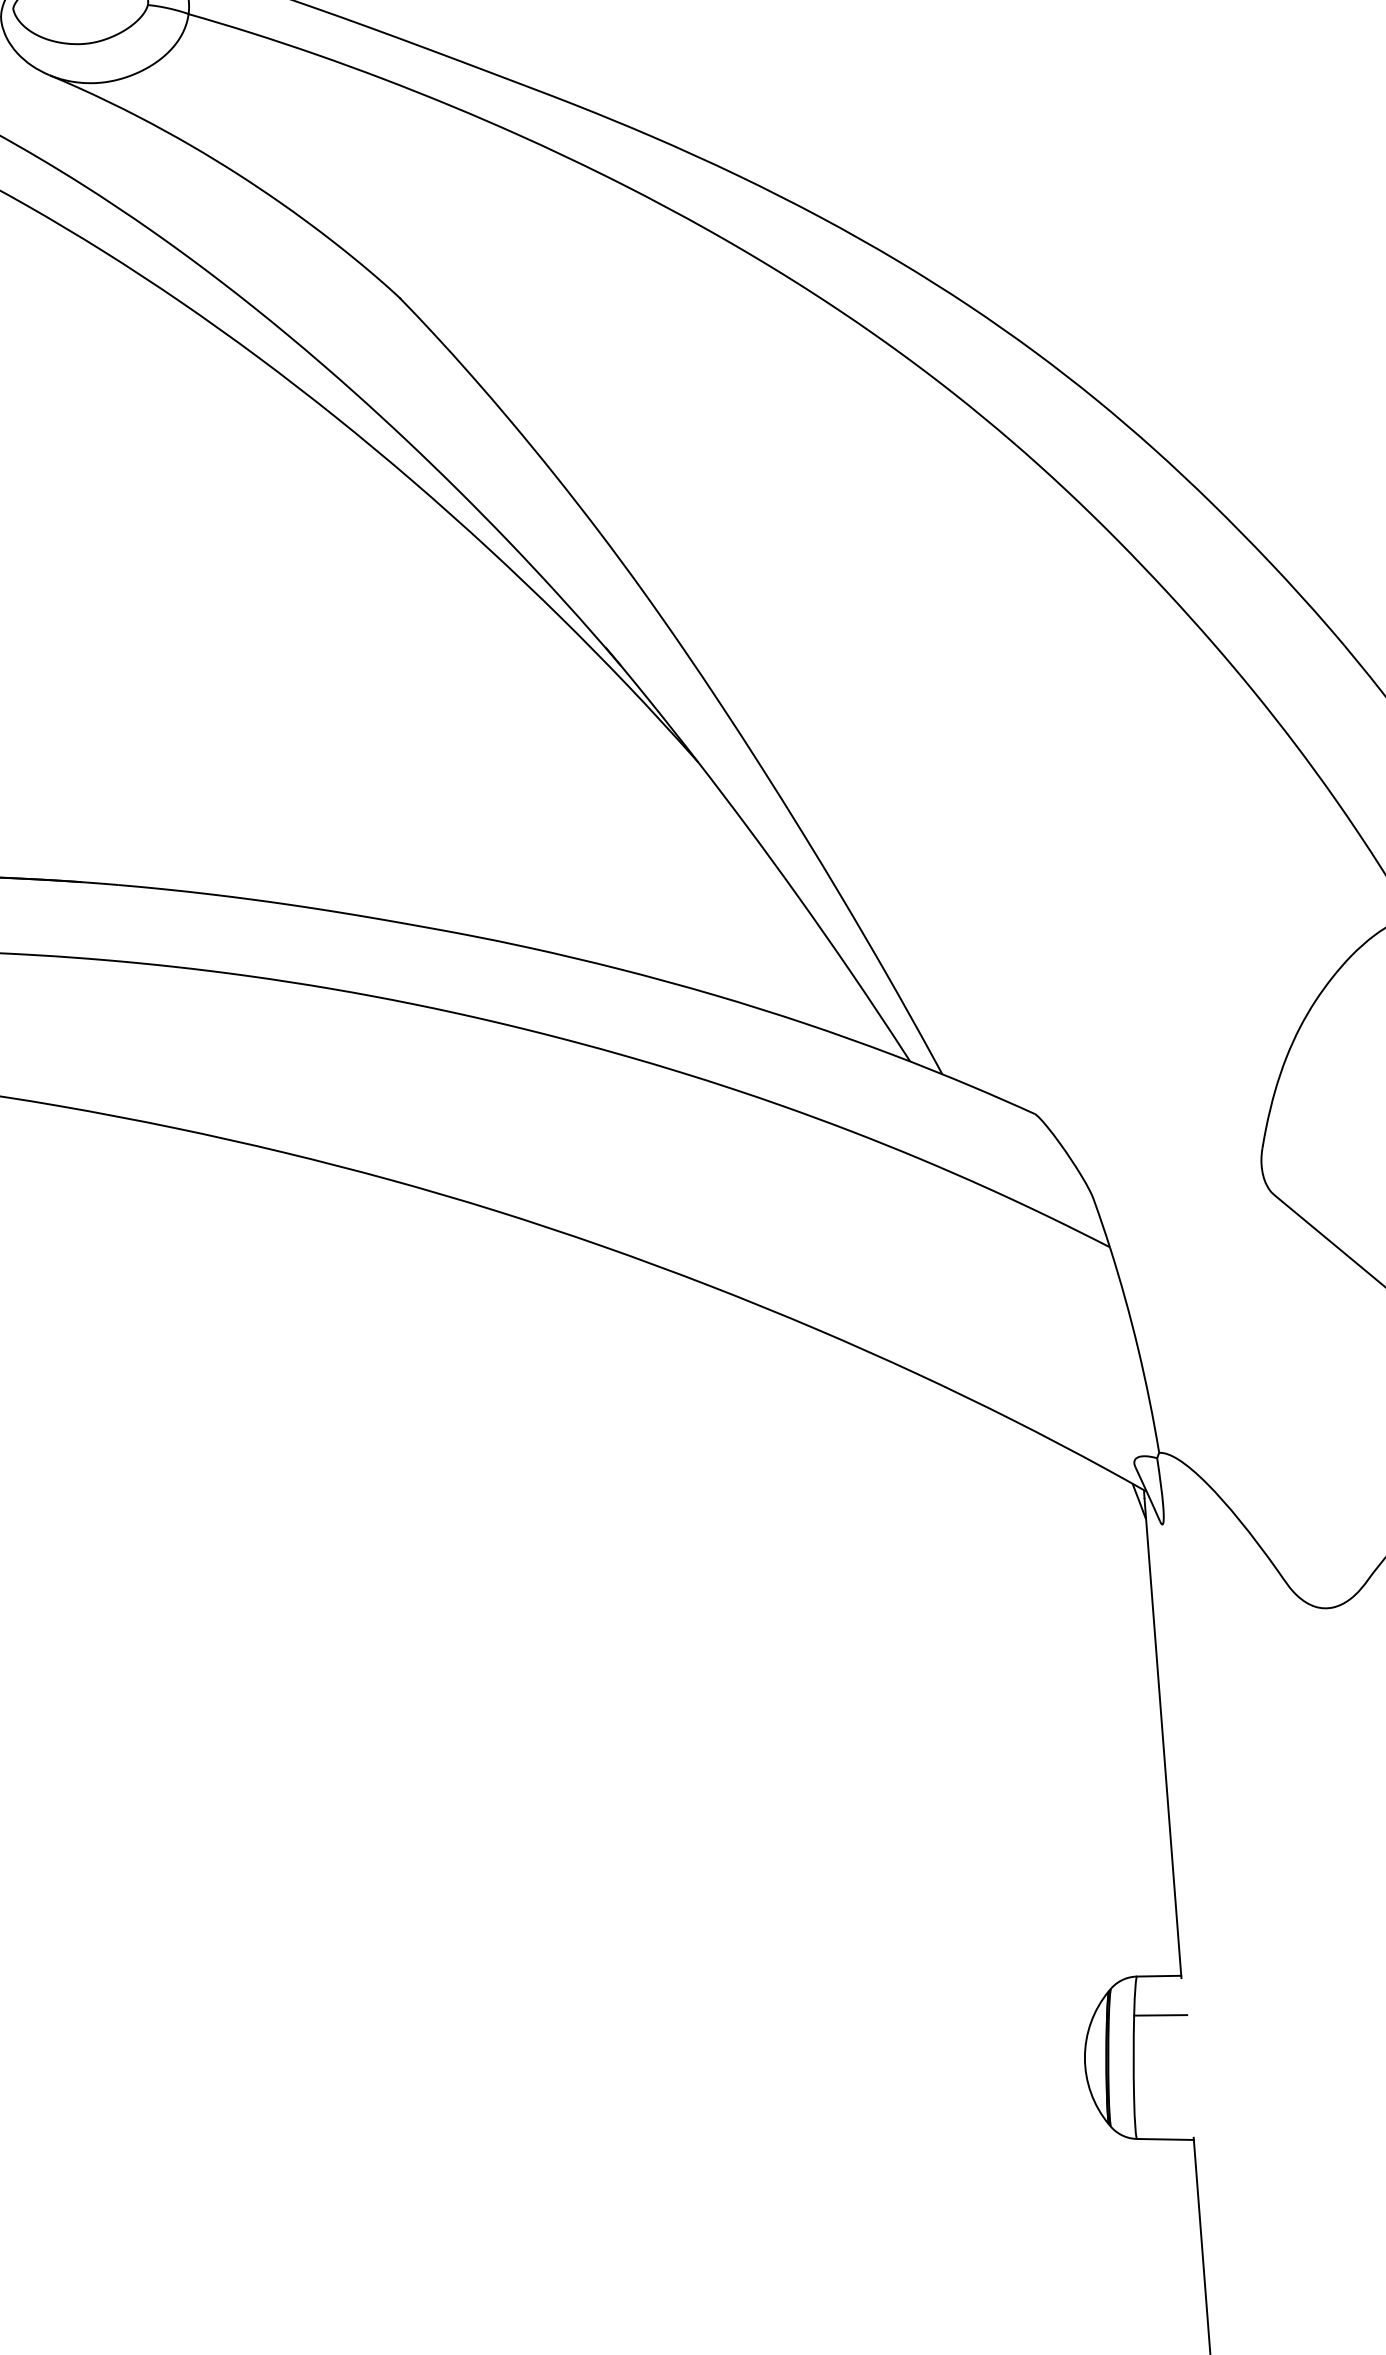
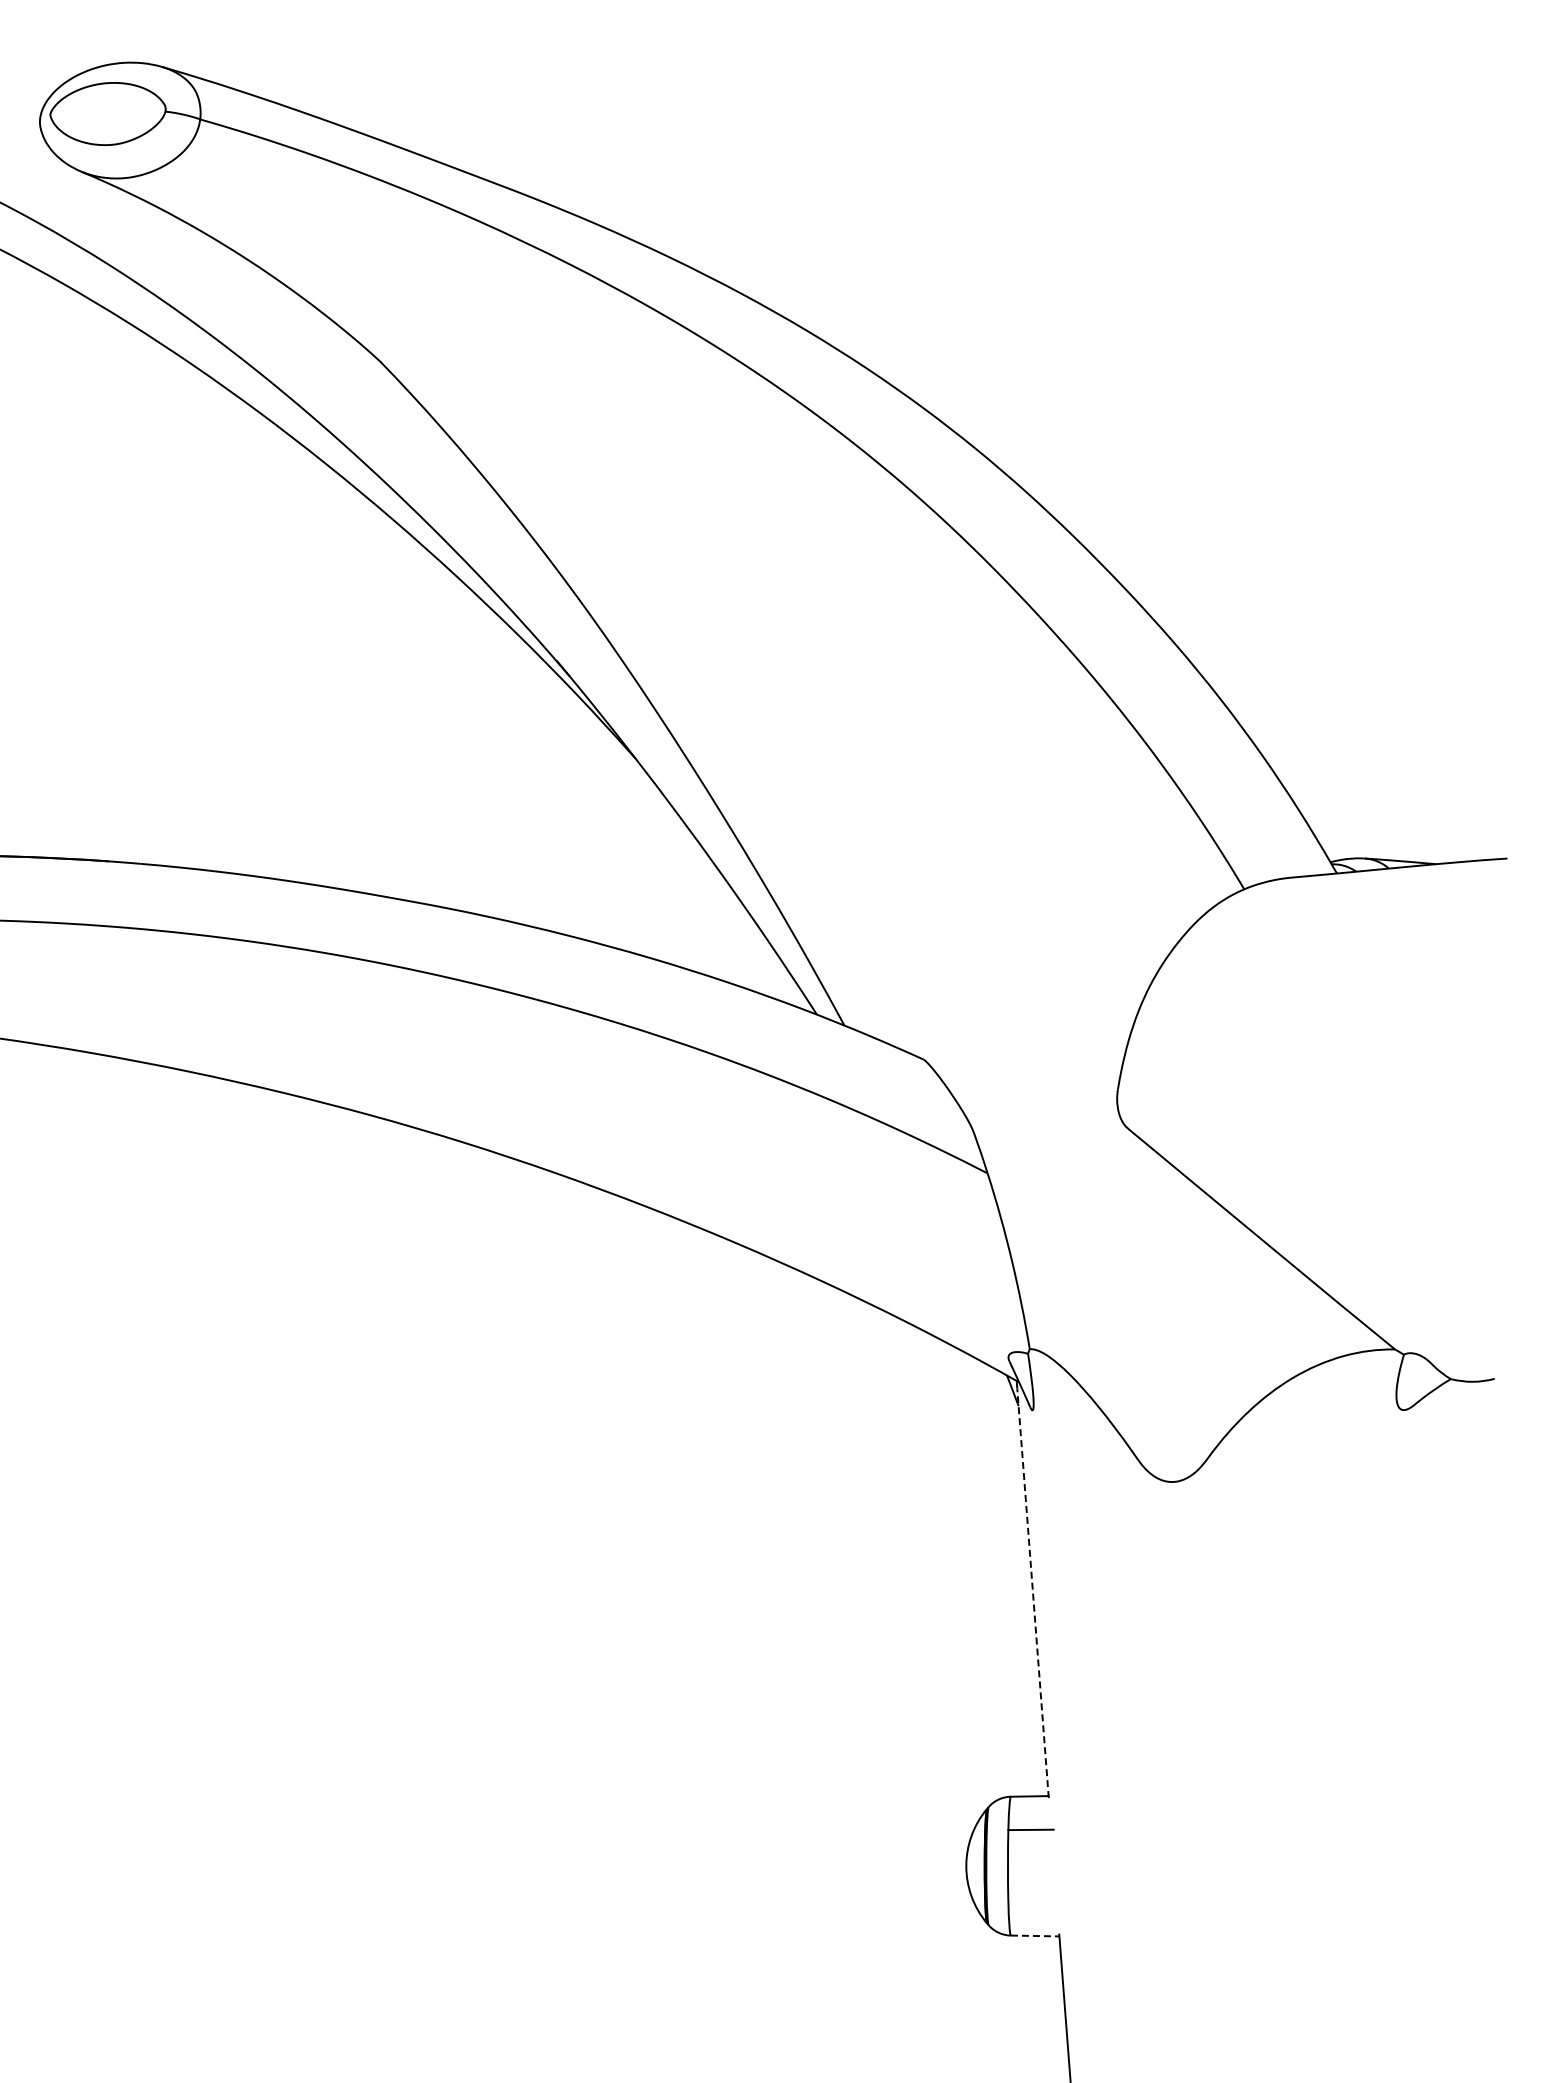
line: (1162, 1737) -> (1032, 1592), solid -> dashed
line: (1165, 2140) -> (1035, 1936), solid -> dashed

